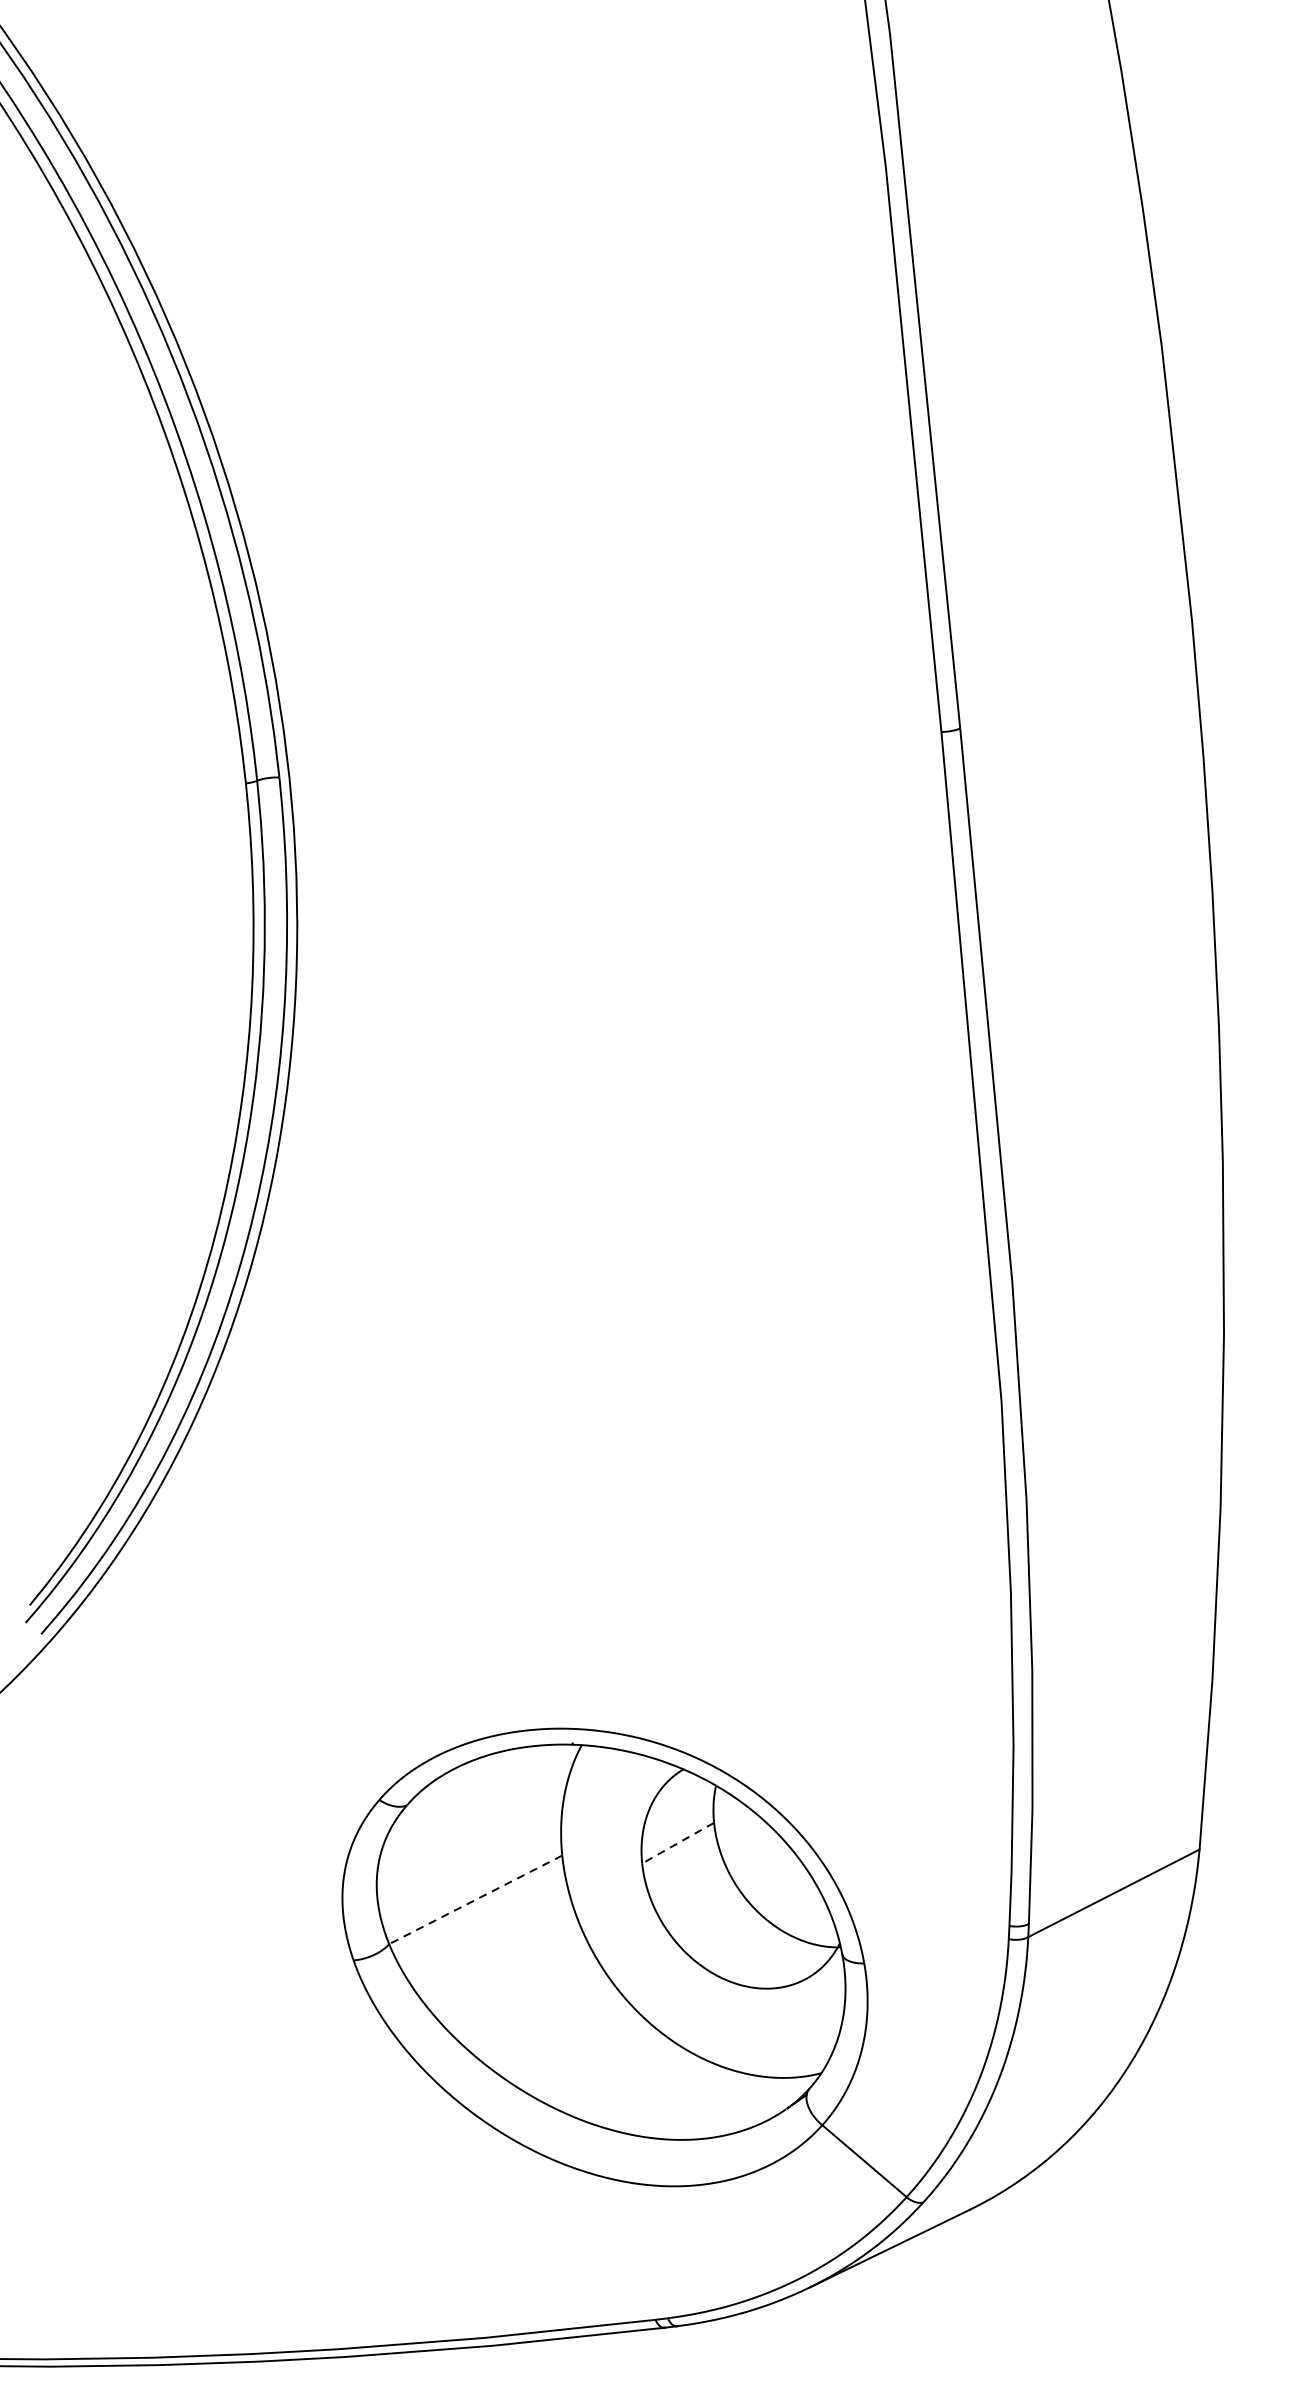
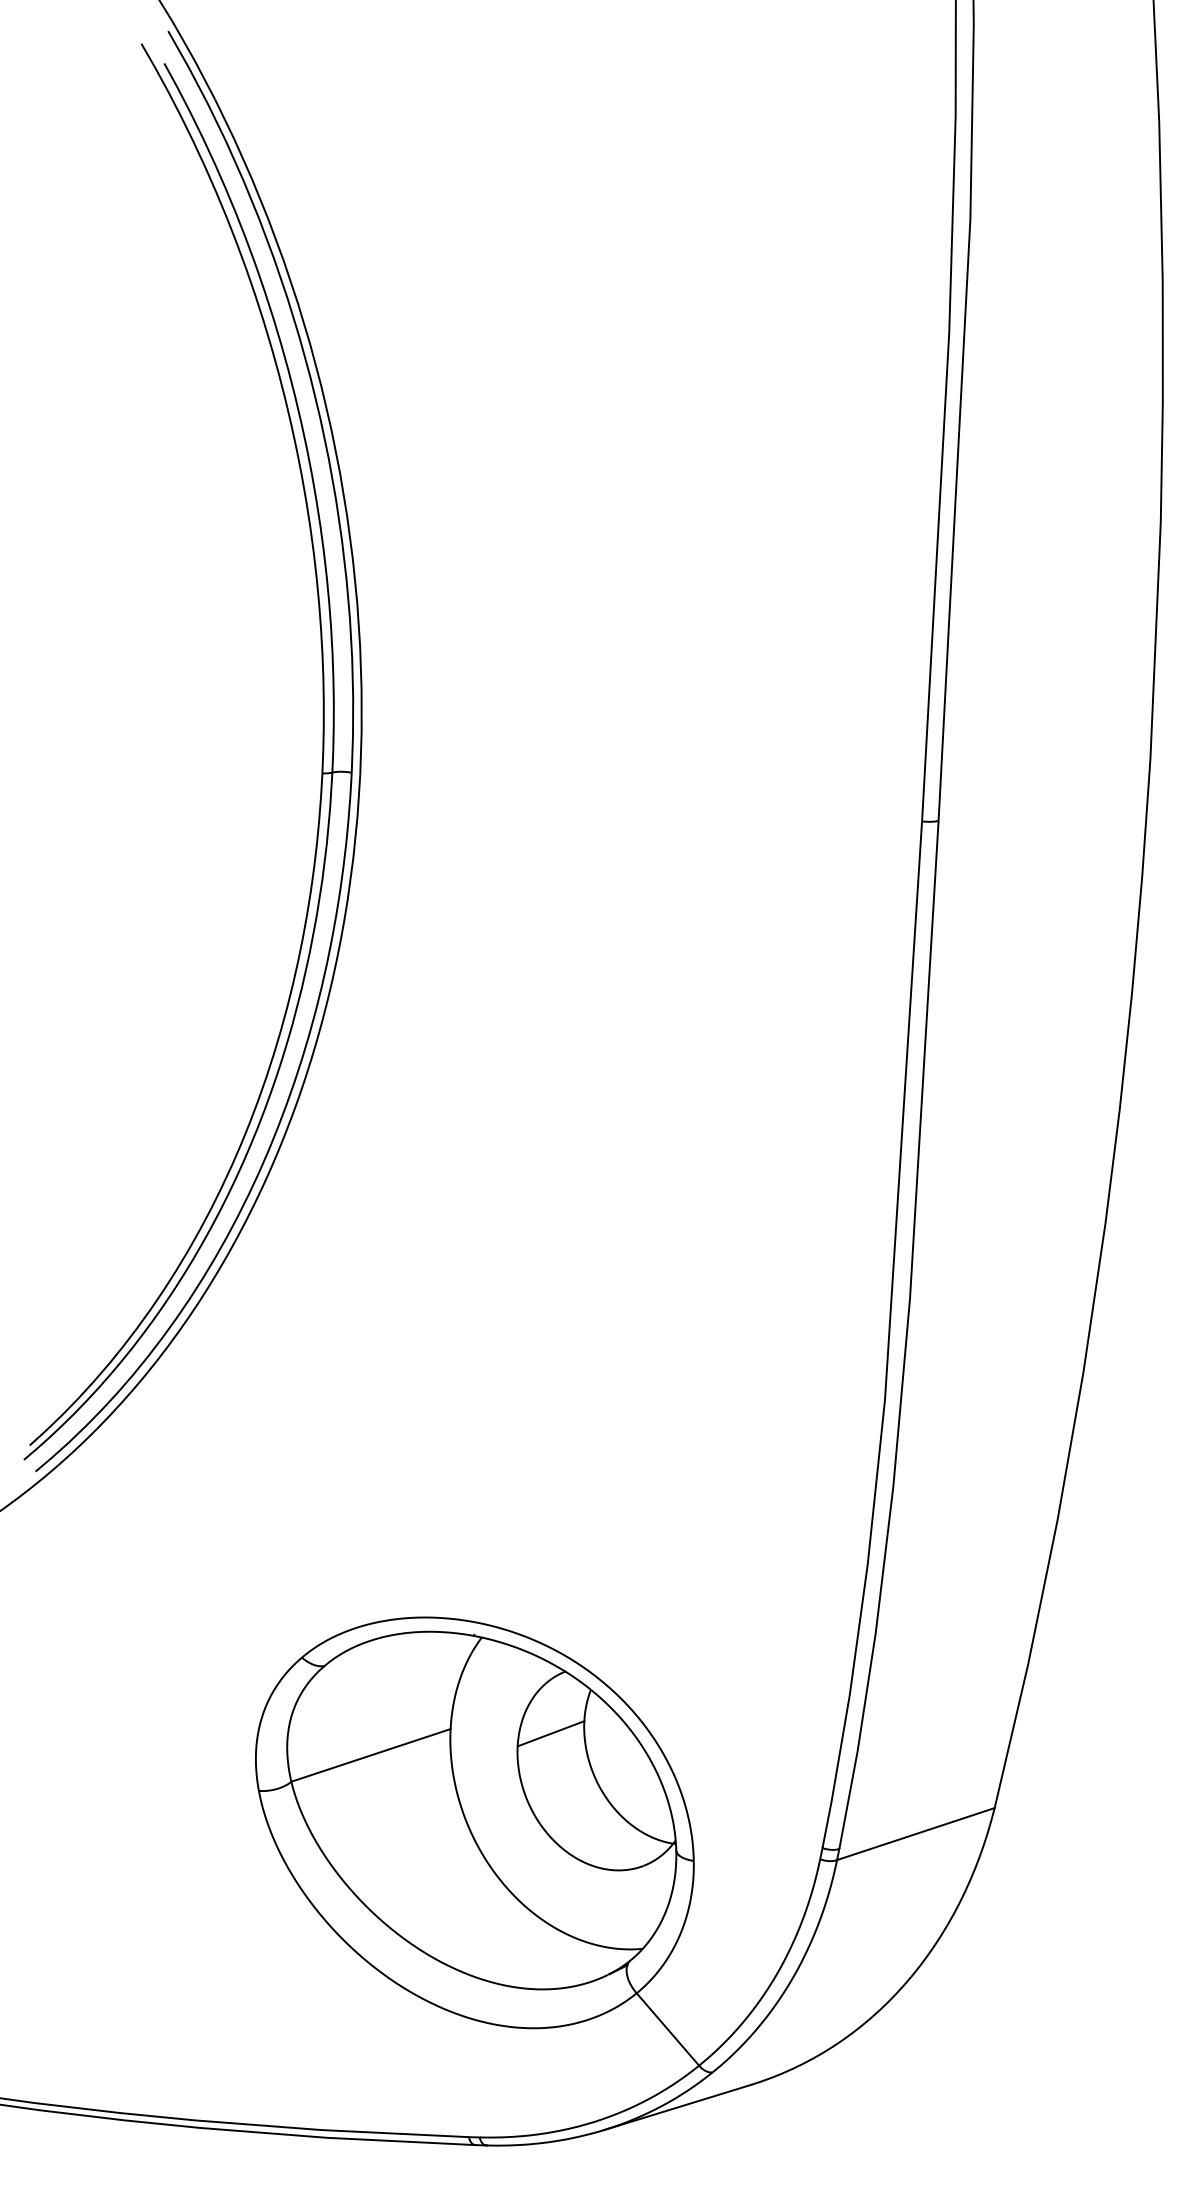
line: (678, 1842) -> (551, 1733), dashed -> solid
line: (475, 1900) -> (370, 1755), dashed -> solid

